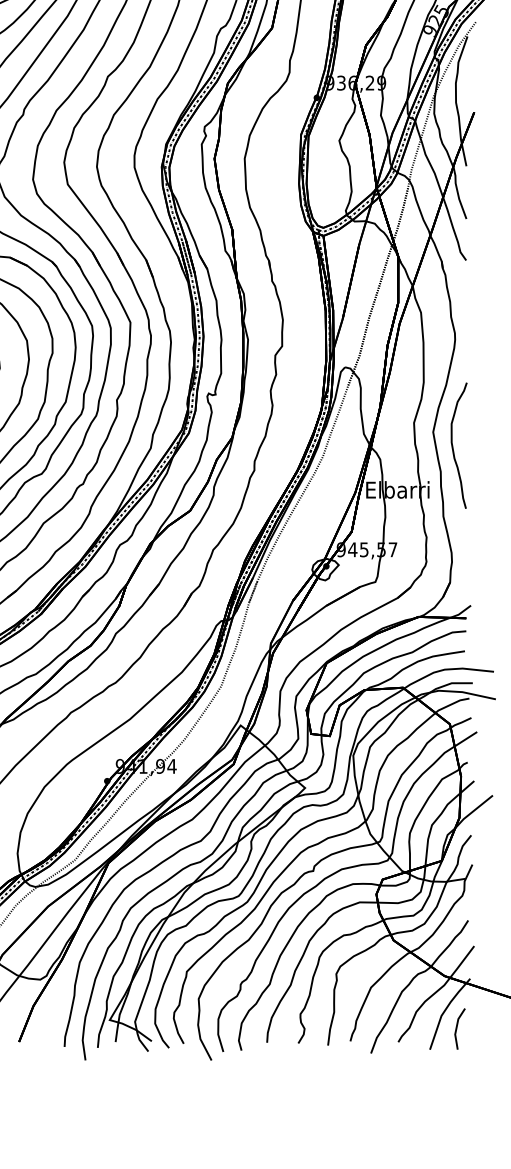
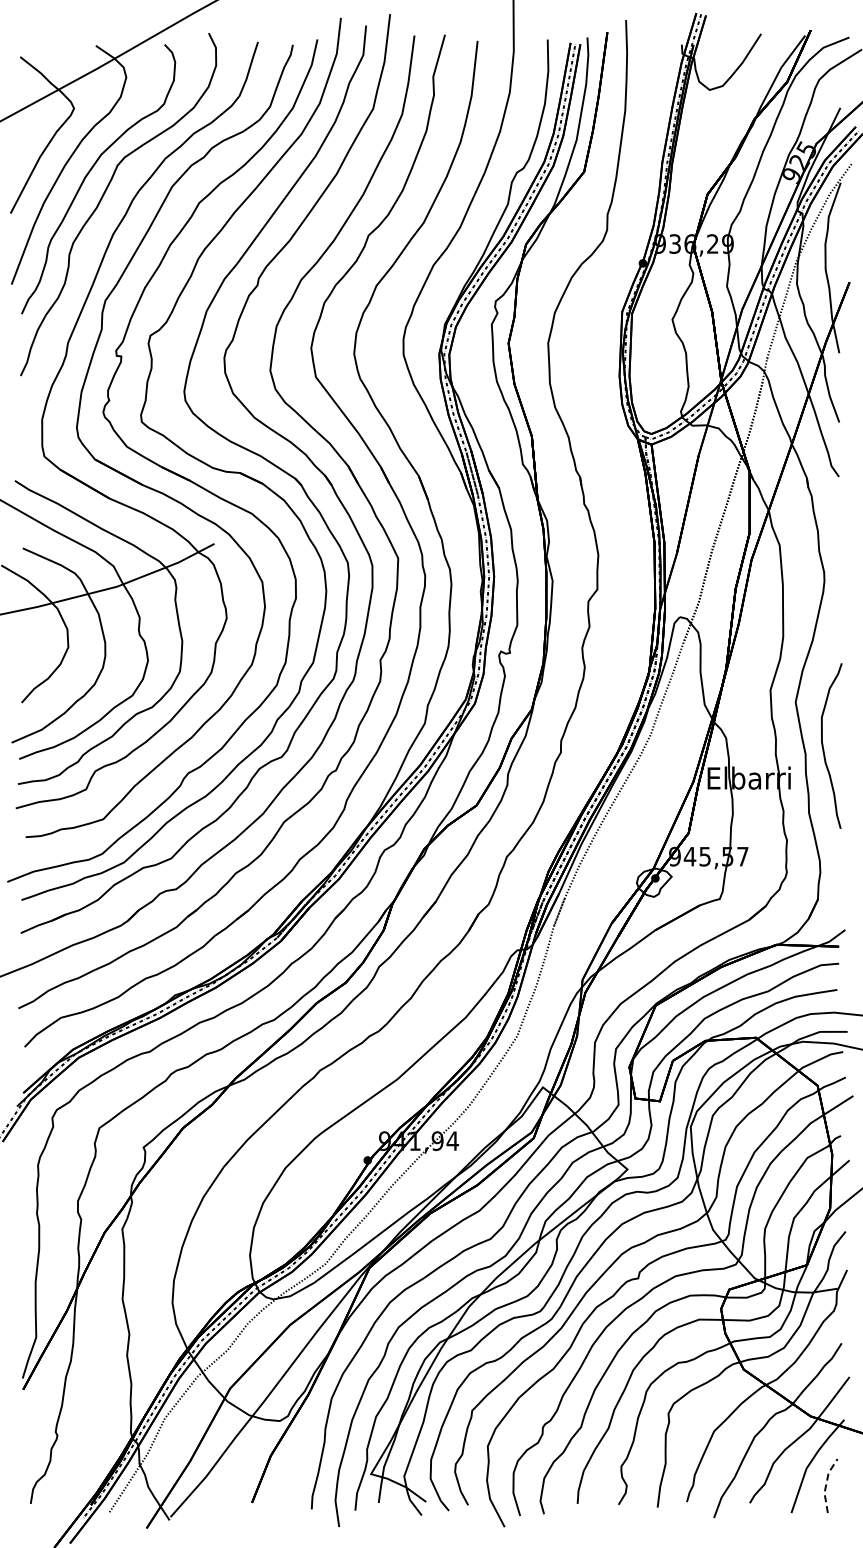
curve: (452, 445) -> (823, 745), moved
line: (456, 1027) -> (826, 1484), solid -> dashed

